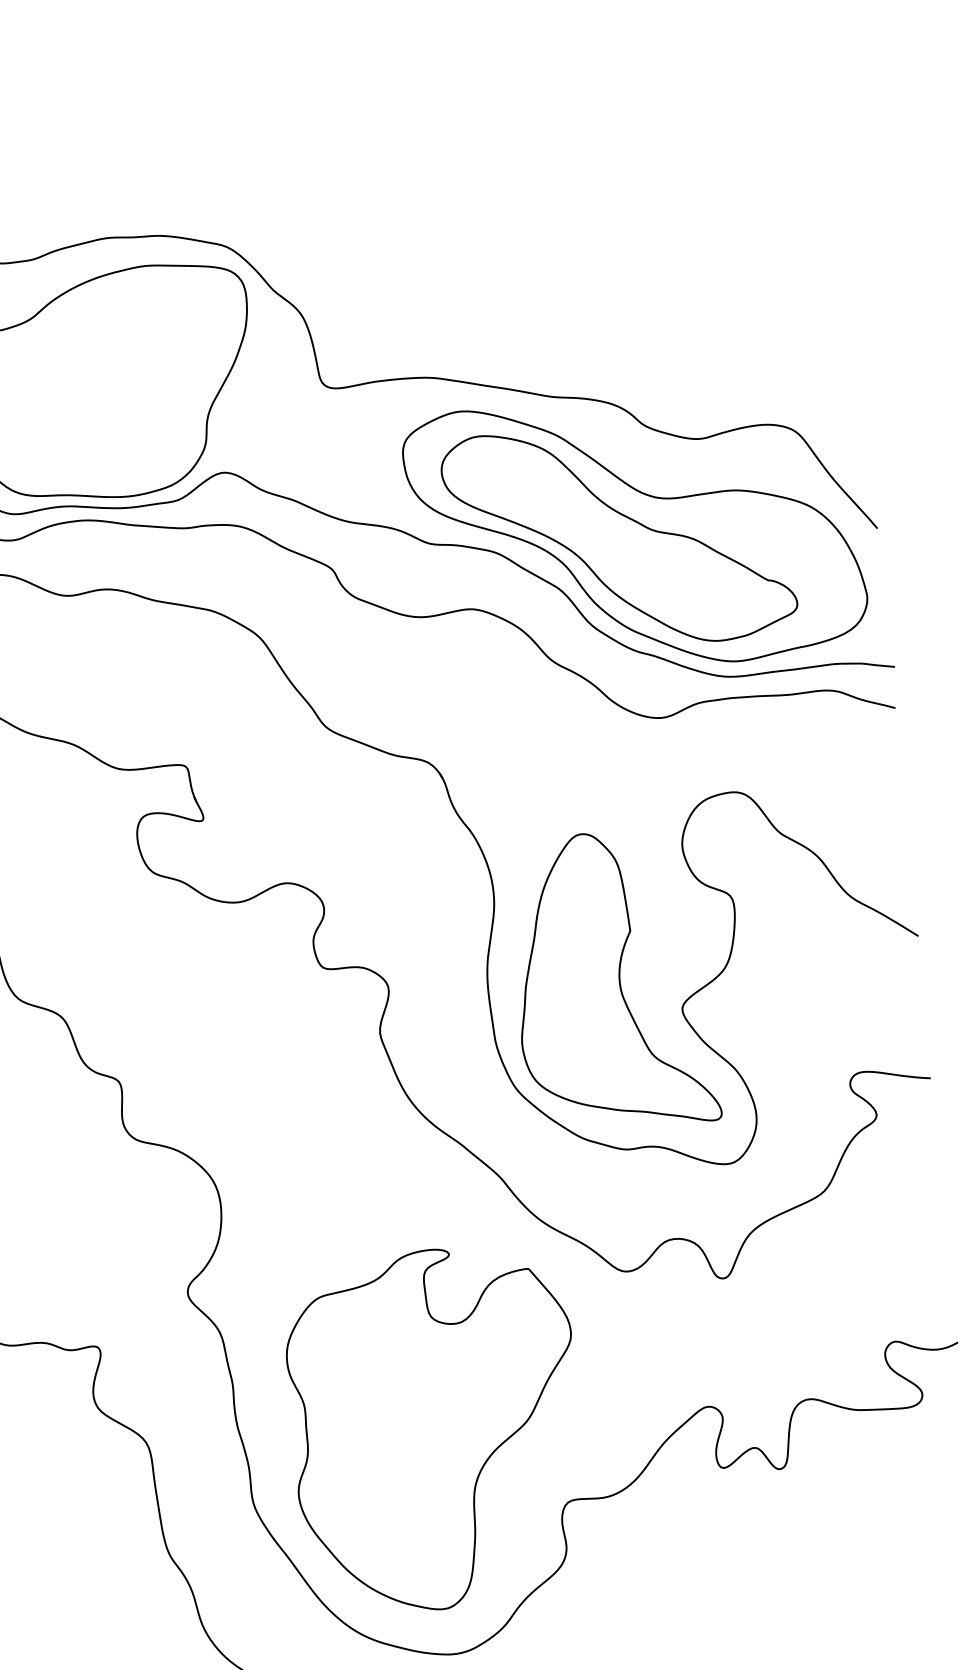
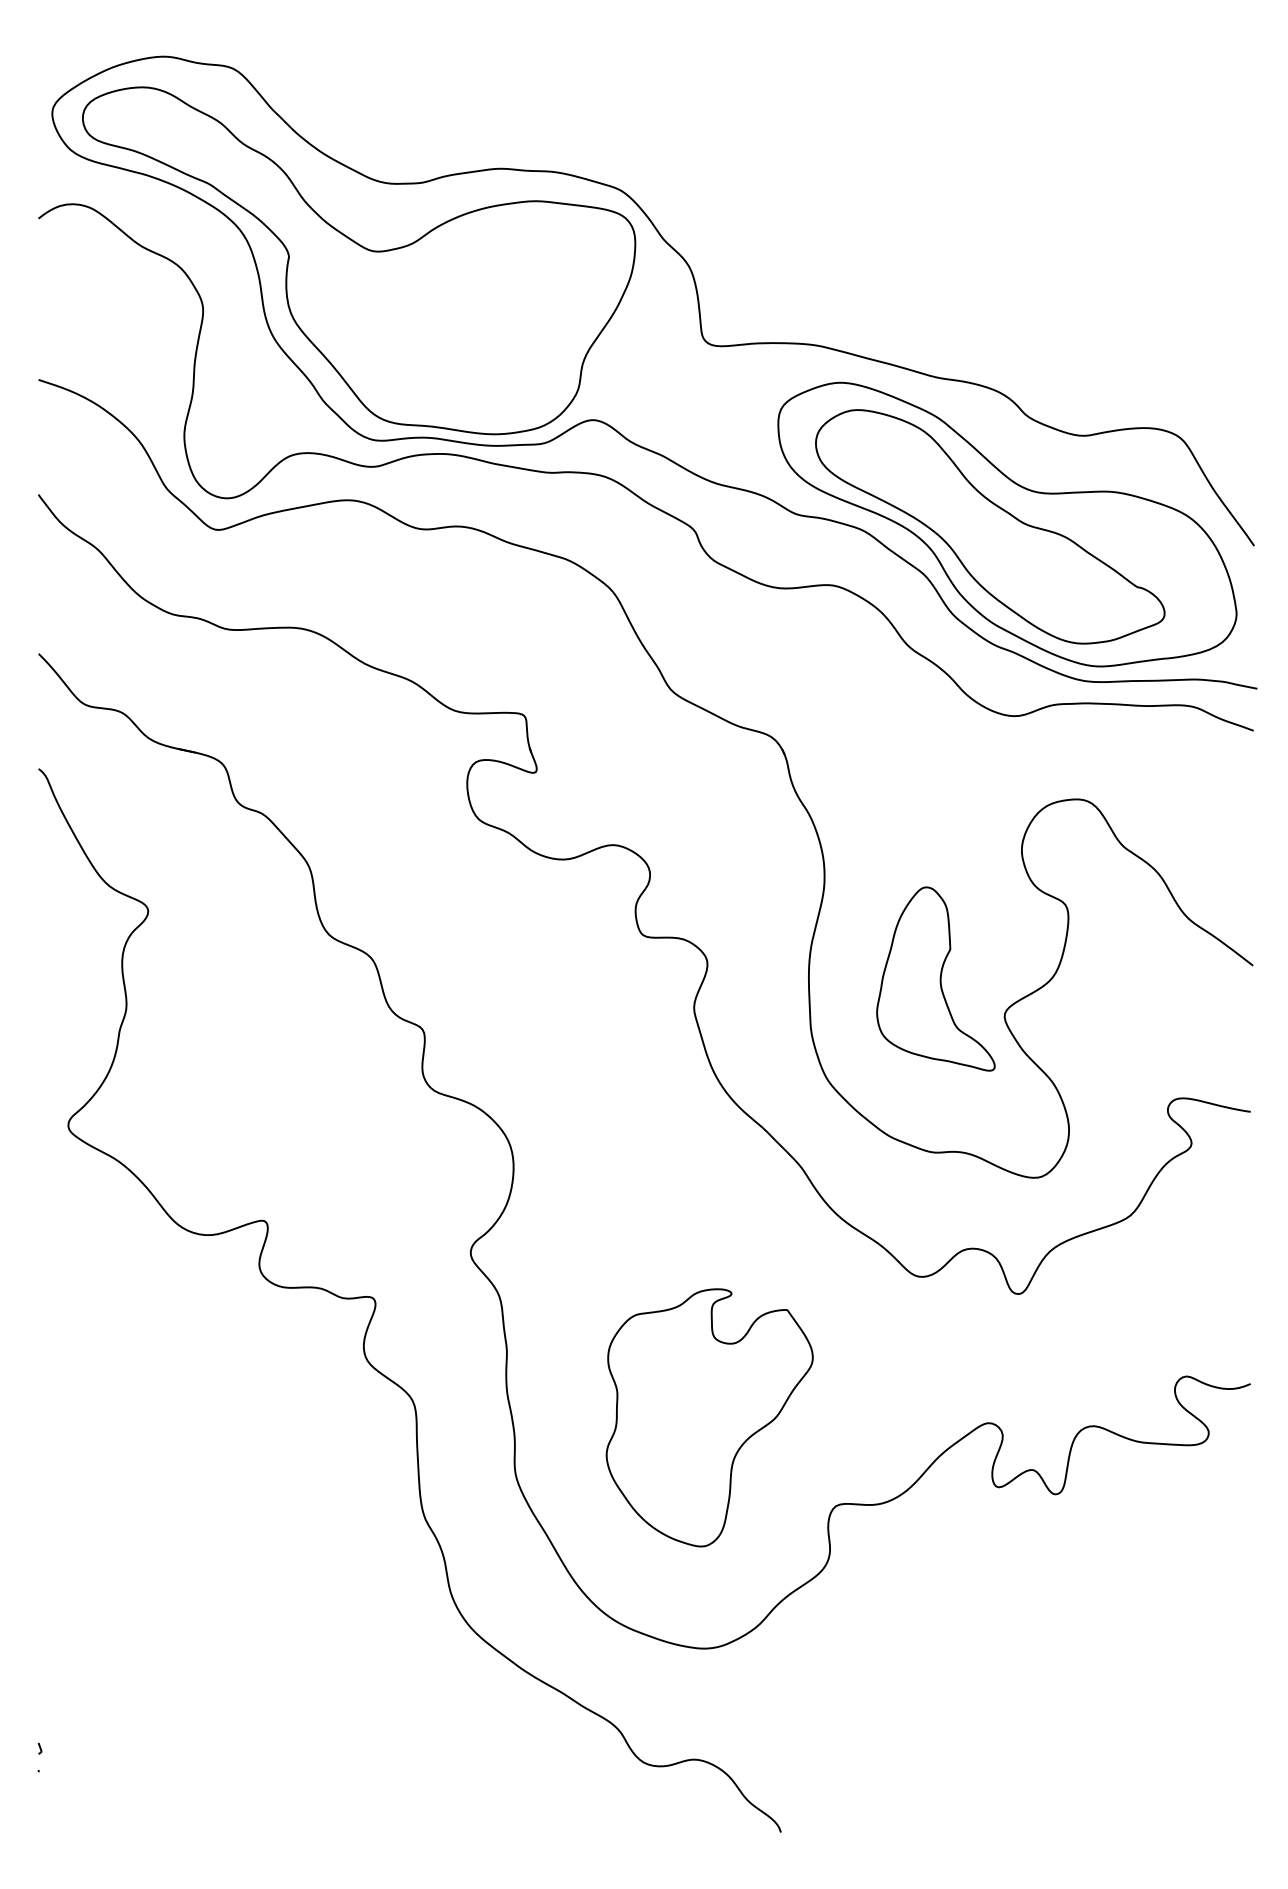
part: (611, 980) -> (935, 978), size x0.6
part: (436, 1429) -> (709, 1417), size x0.7

